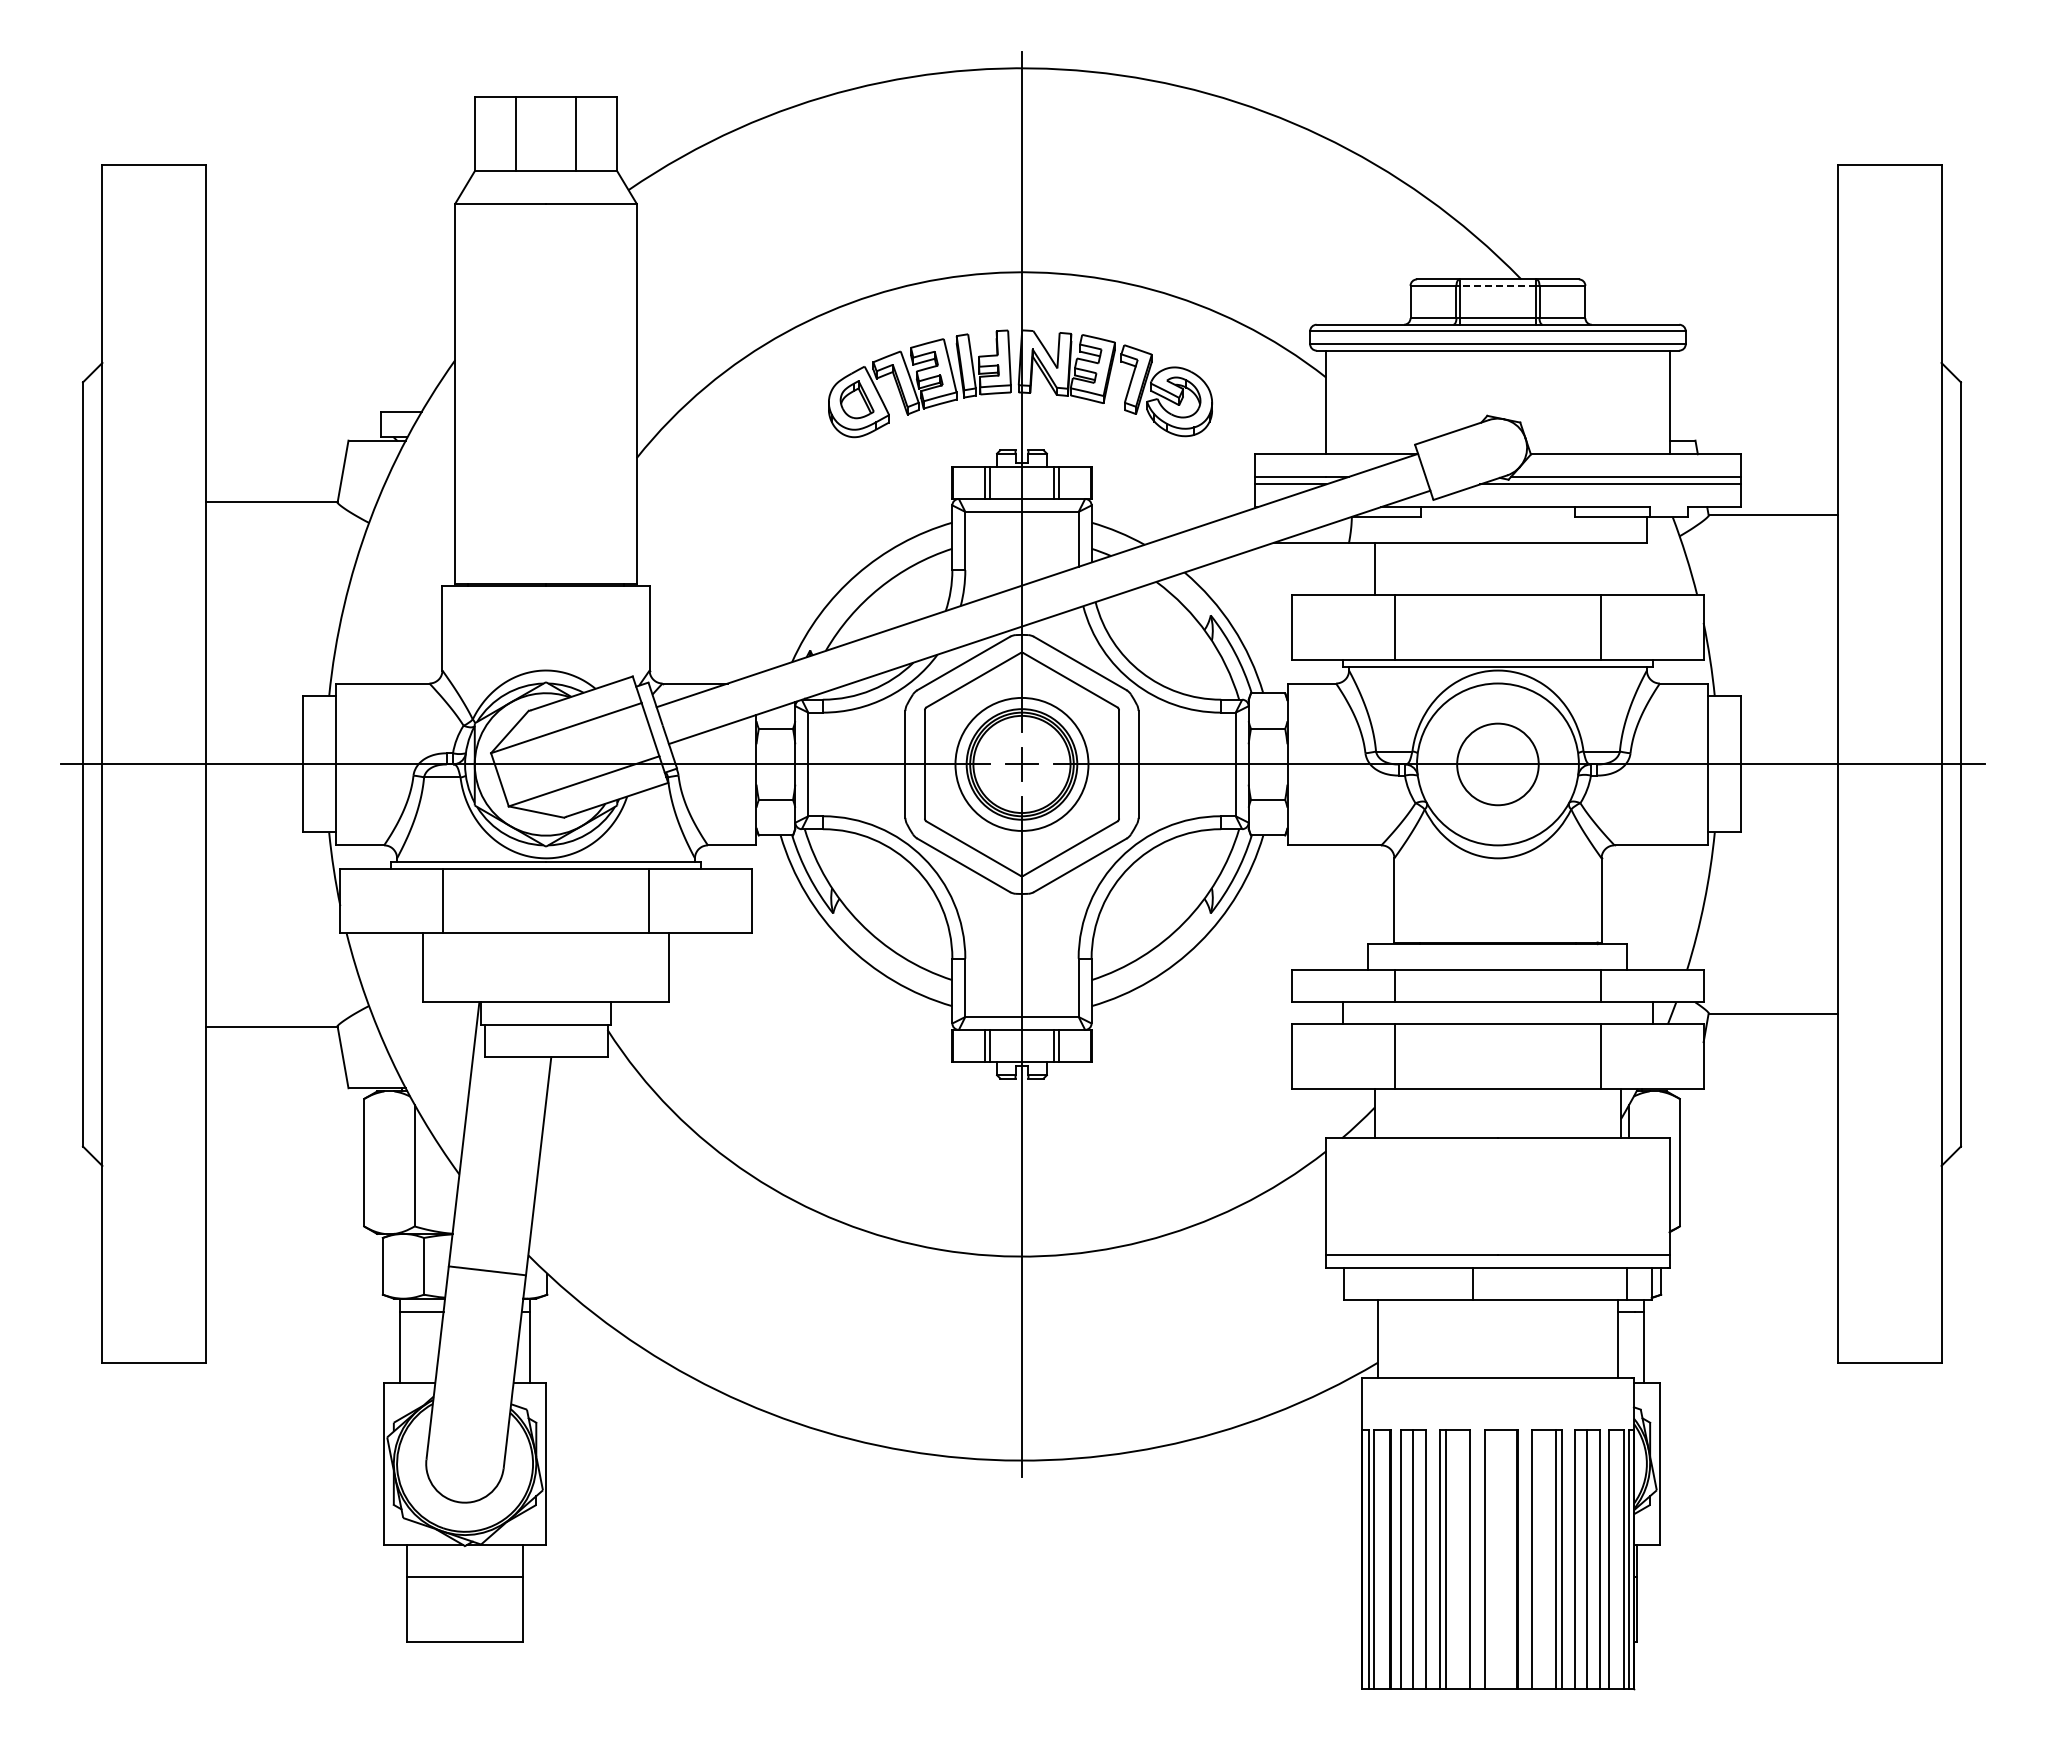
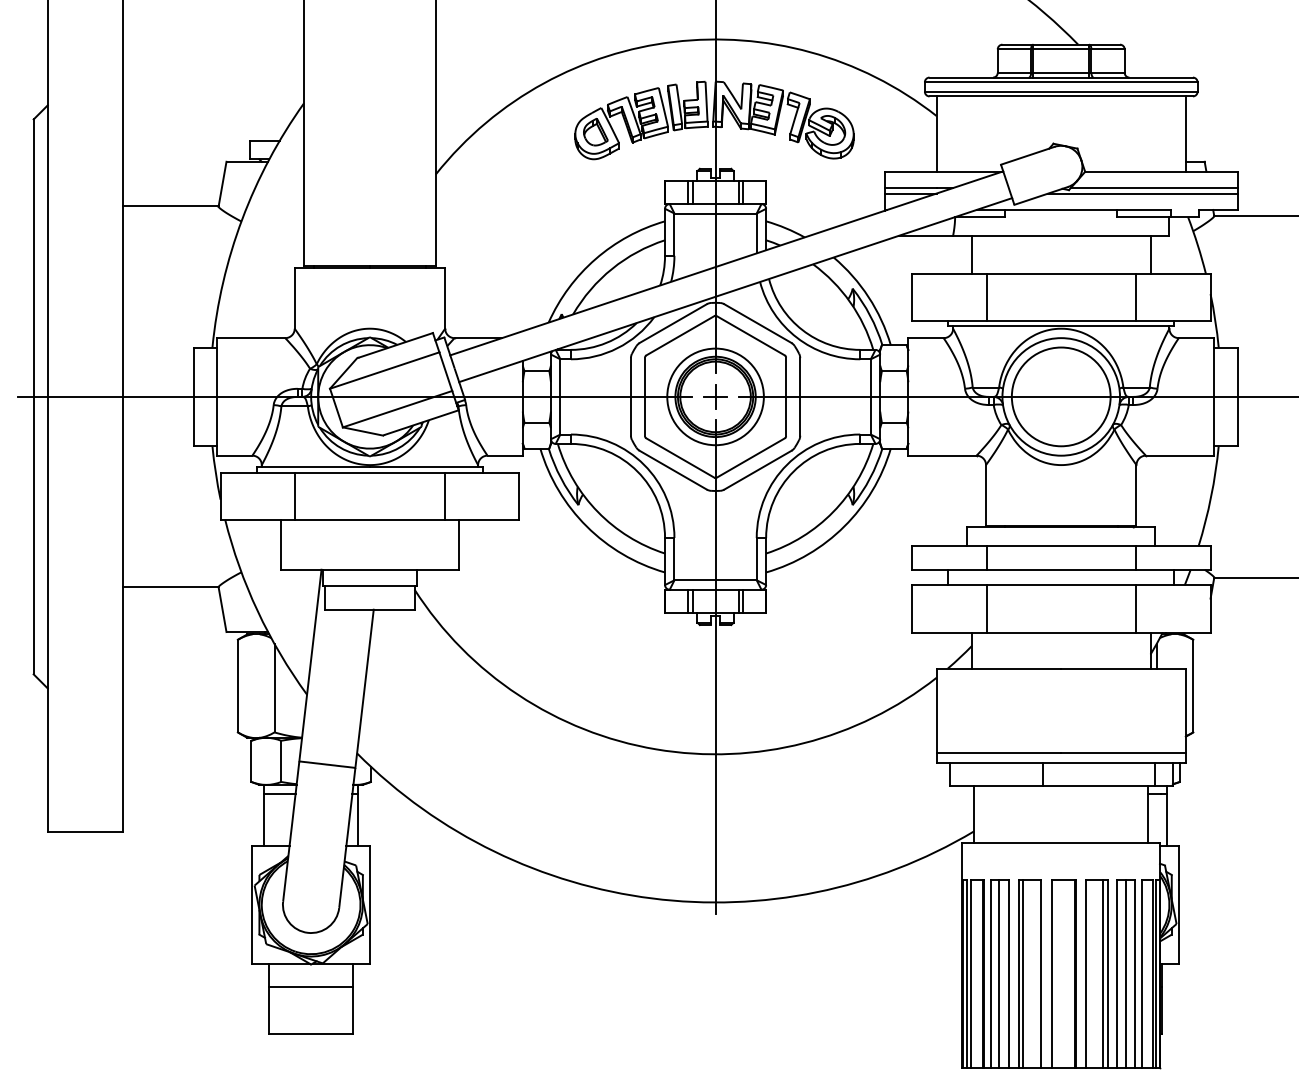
line: (1497, 285) -> (1060, 49), dashed -> solid
line: (1621, 568) -> (1150, 254), added
circle: (1497, 764) -> (1060, 396), size x1.67

